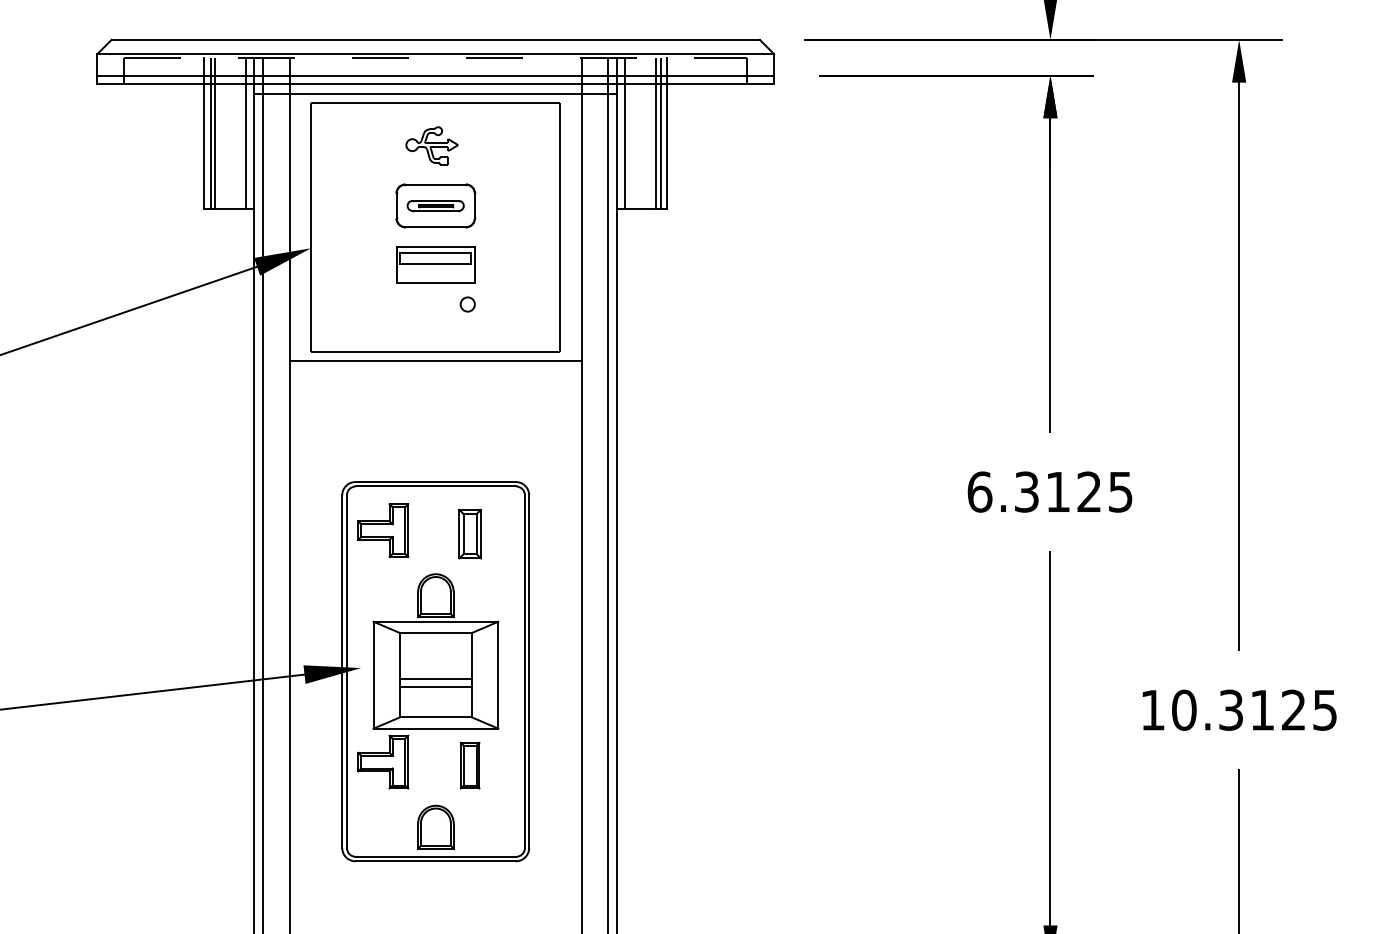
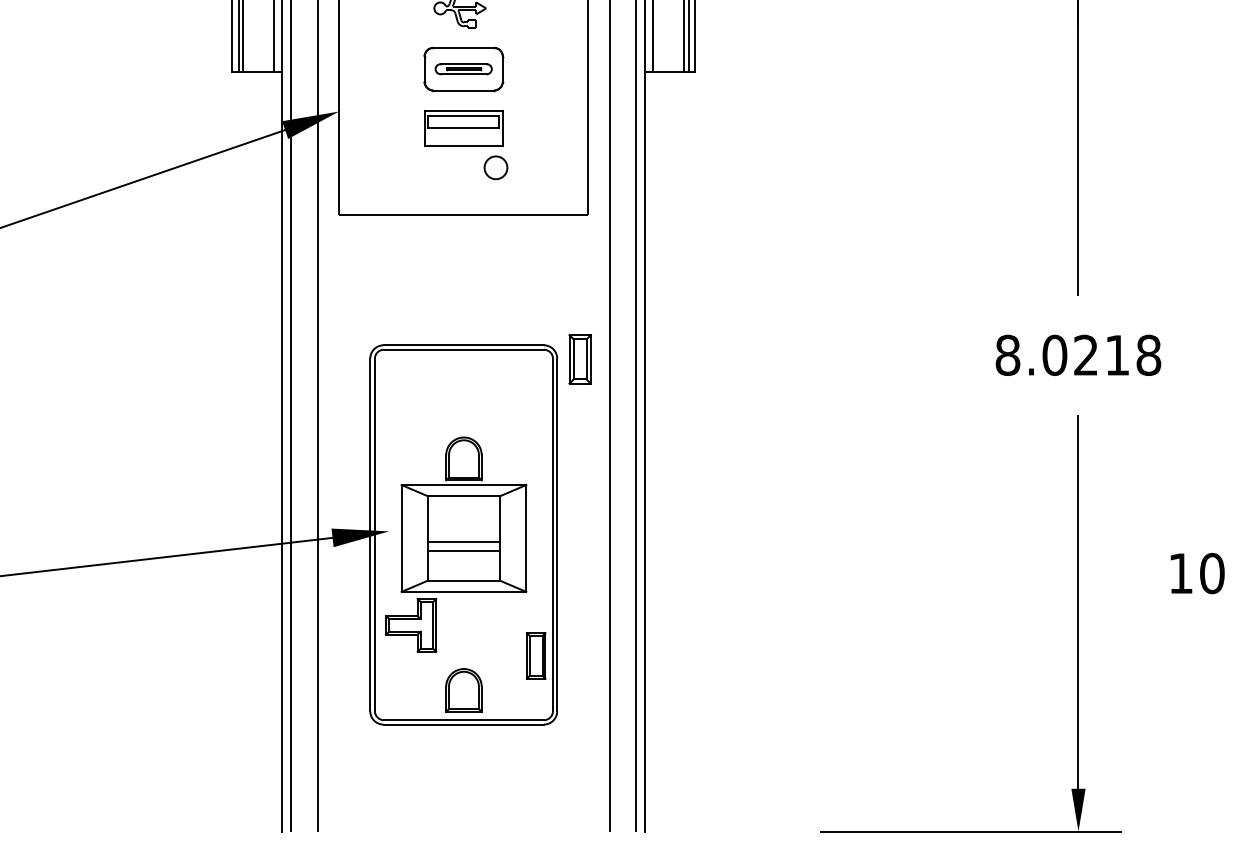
part: (467, 304) -> (495, 167), size x1.6
line: (435, 360) -> (463, 223), removed
text: (1050, 491) -> (1078, 354), 6.3125 -> 8.0218
part: (383, 530) -> (411, 393), removed
part: (469, 533) -> (579, 358), moved
part: (469, 765) -> (535, 655), moved

